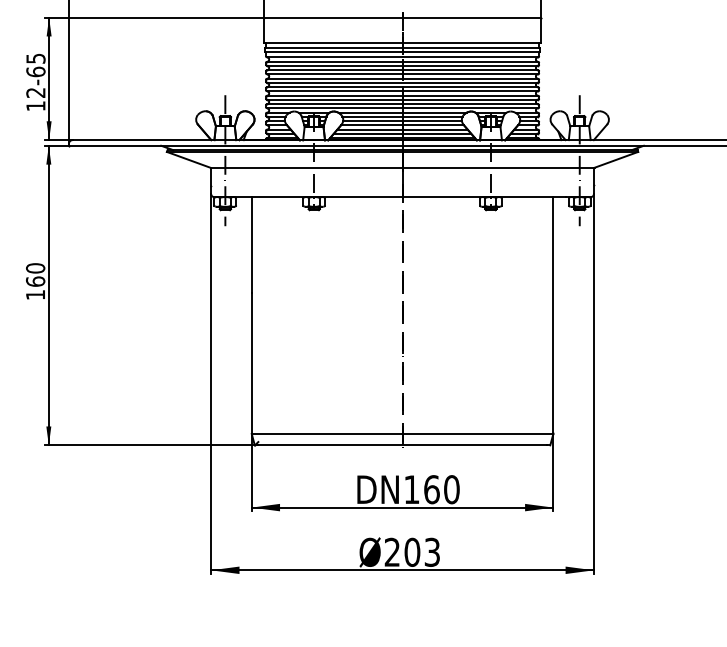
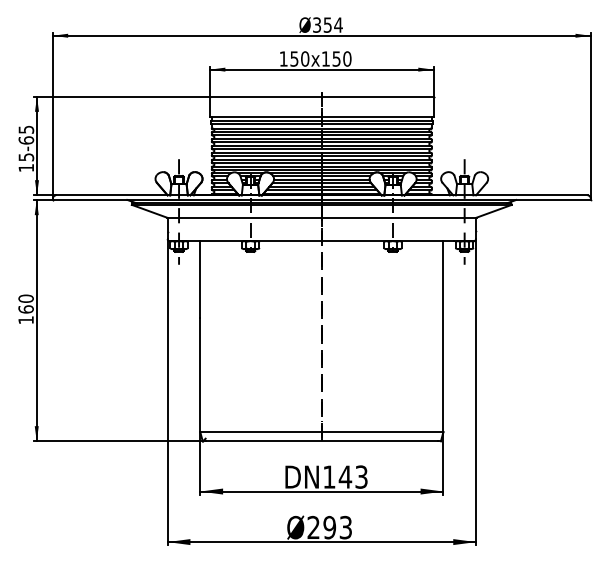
text: (36, 93) -> (26, 157), 12- -> 15-
text: (440, 488) -> (352, 476), 160 -> 143
text: (412, 552) -> (329, 527), 203 -> 293

